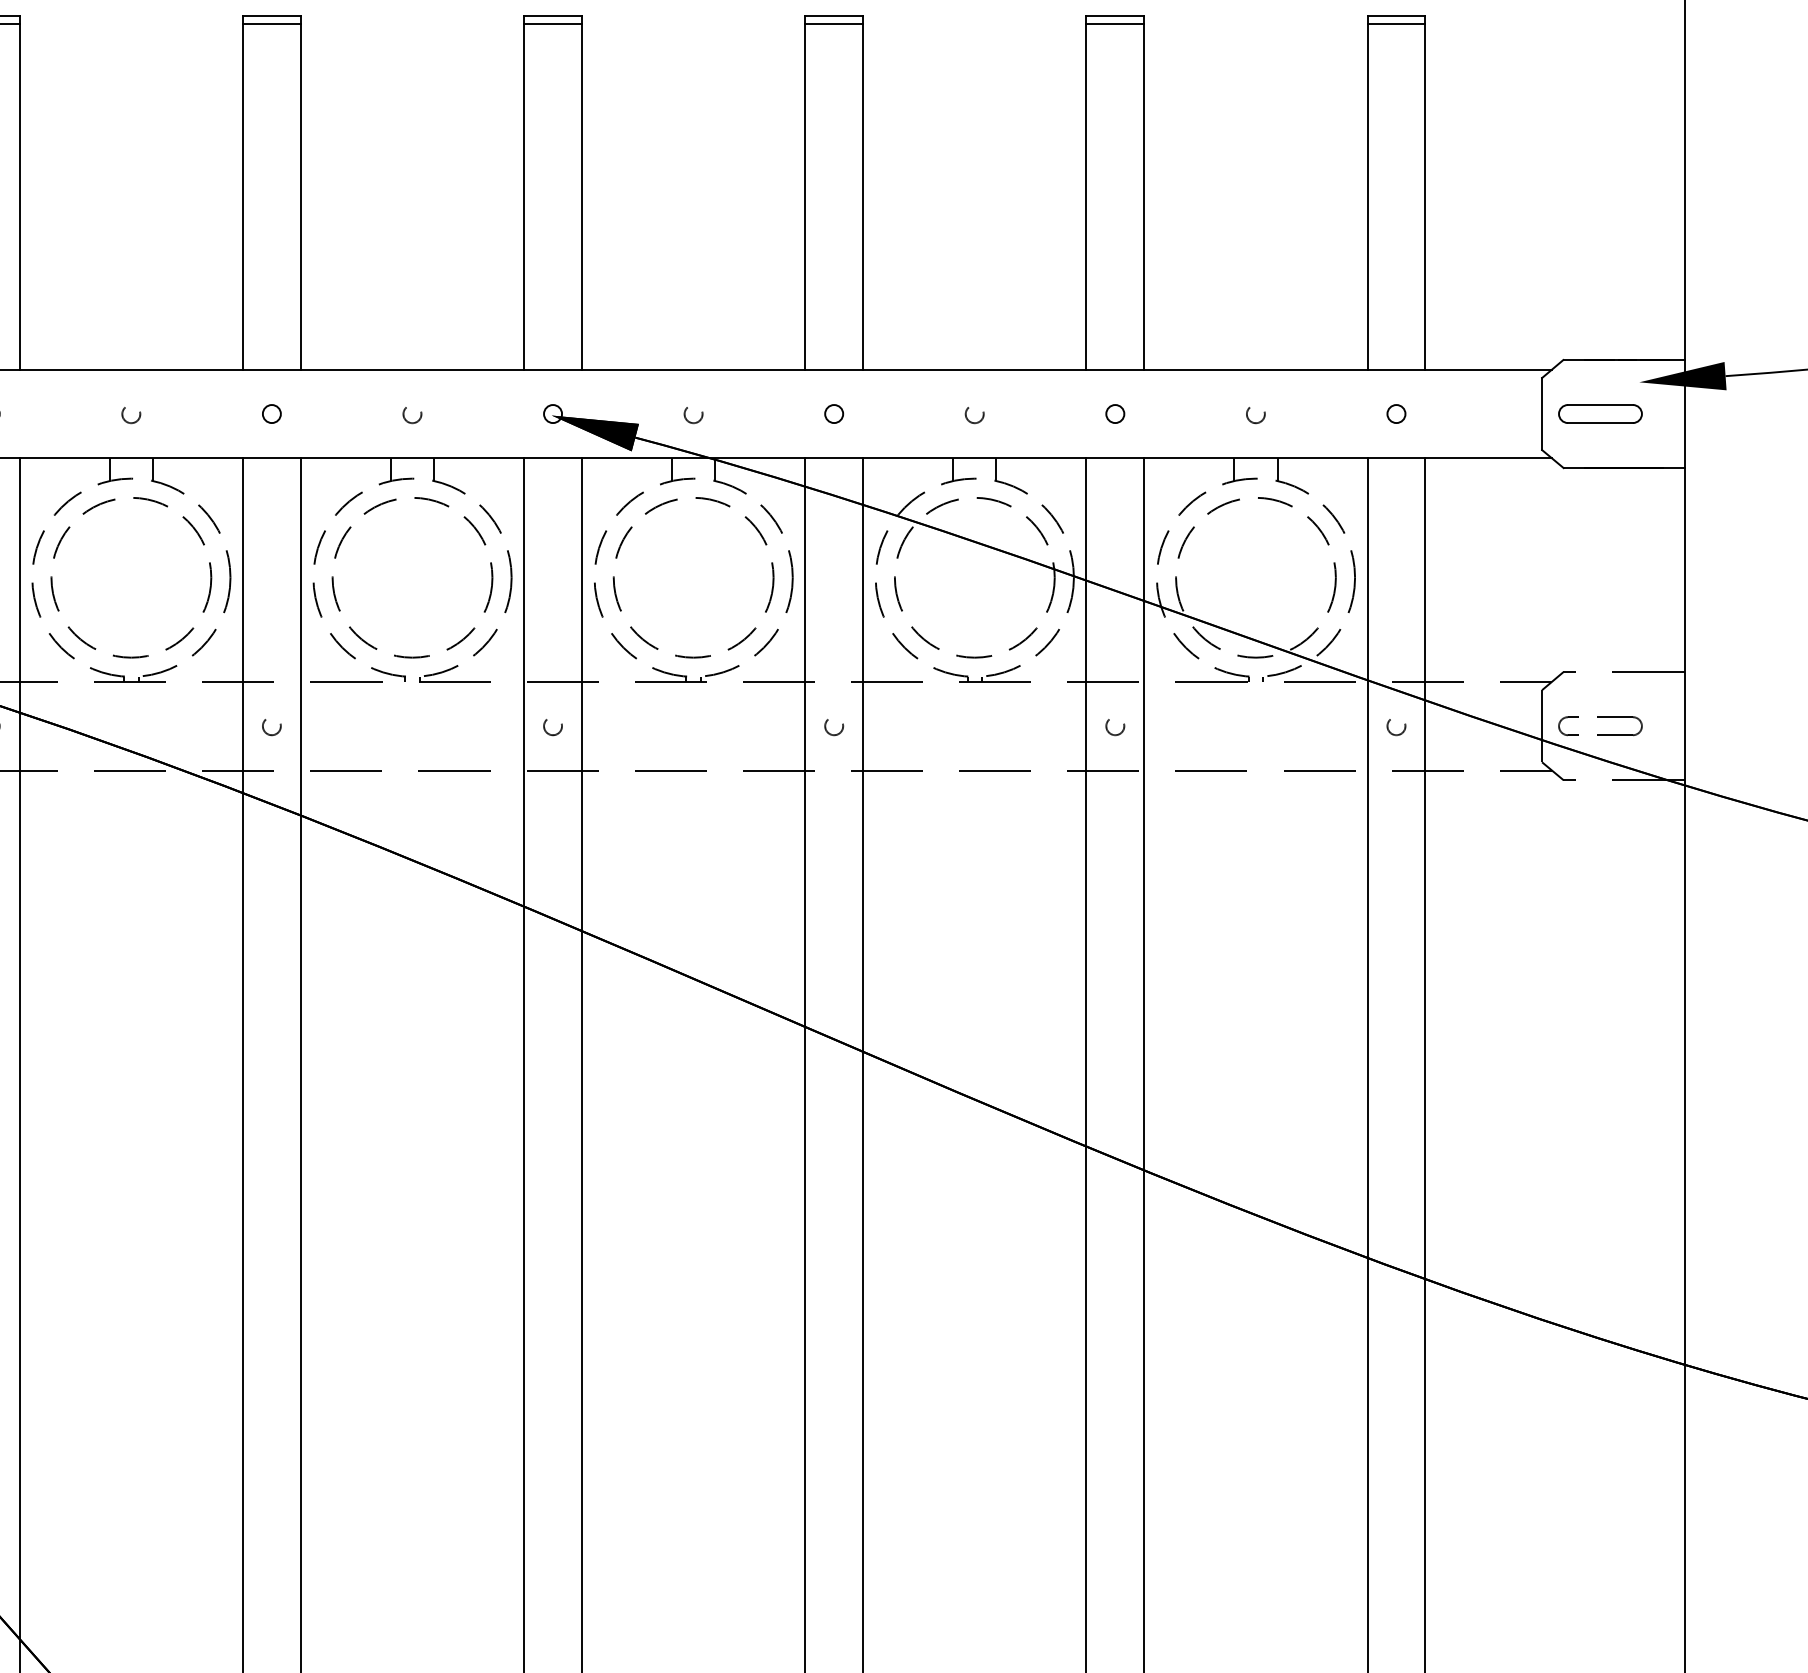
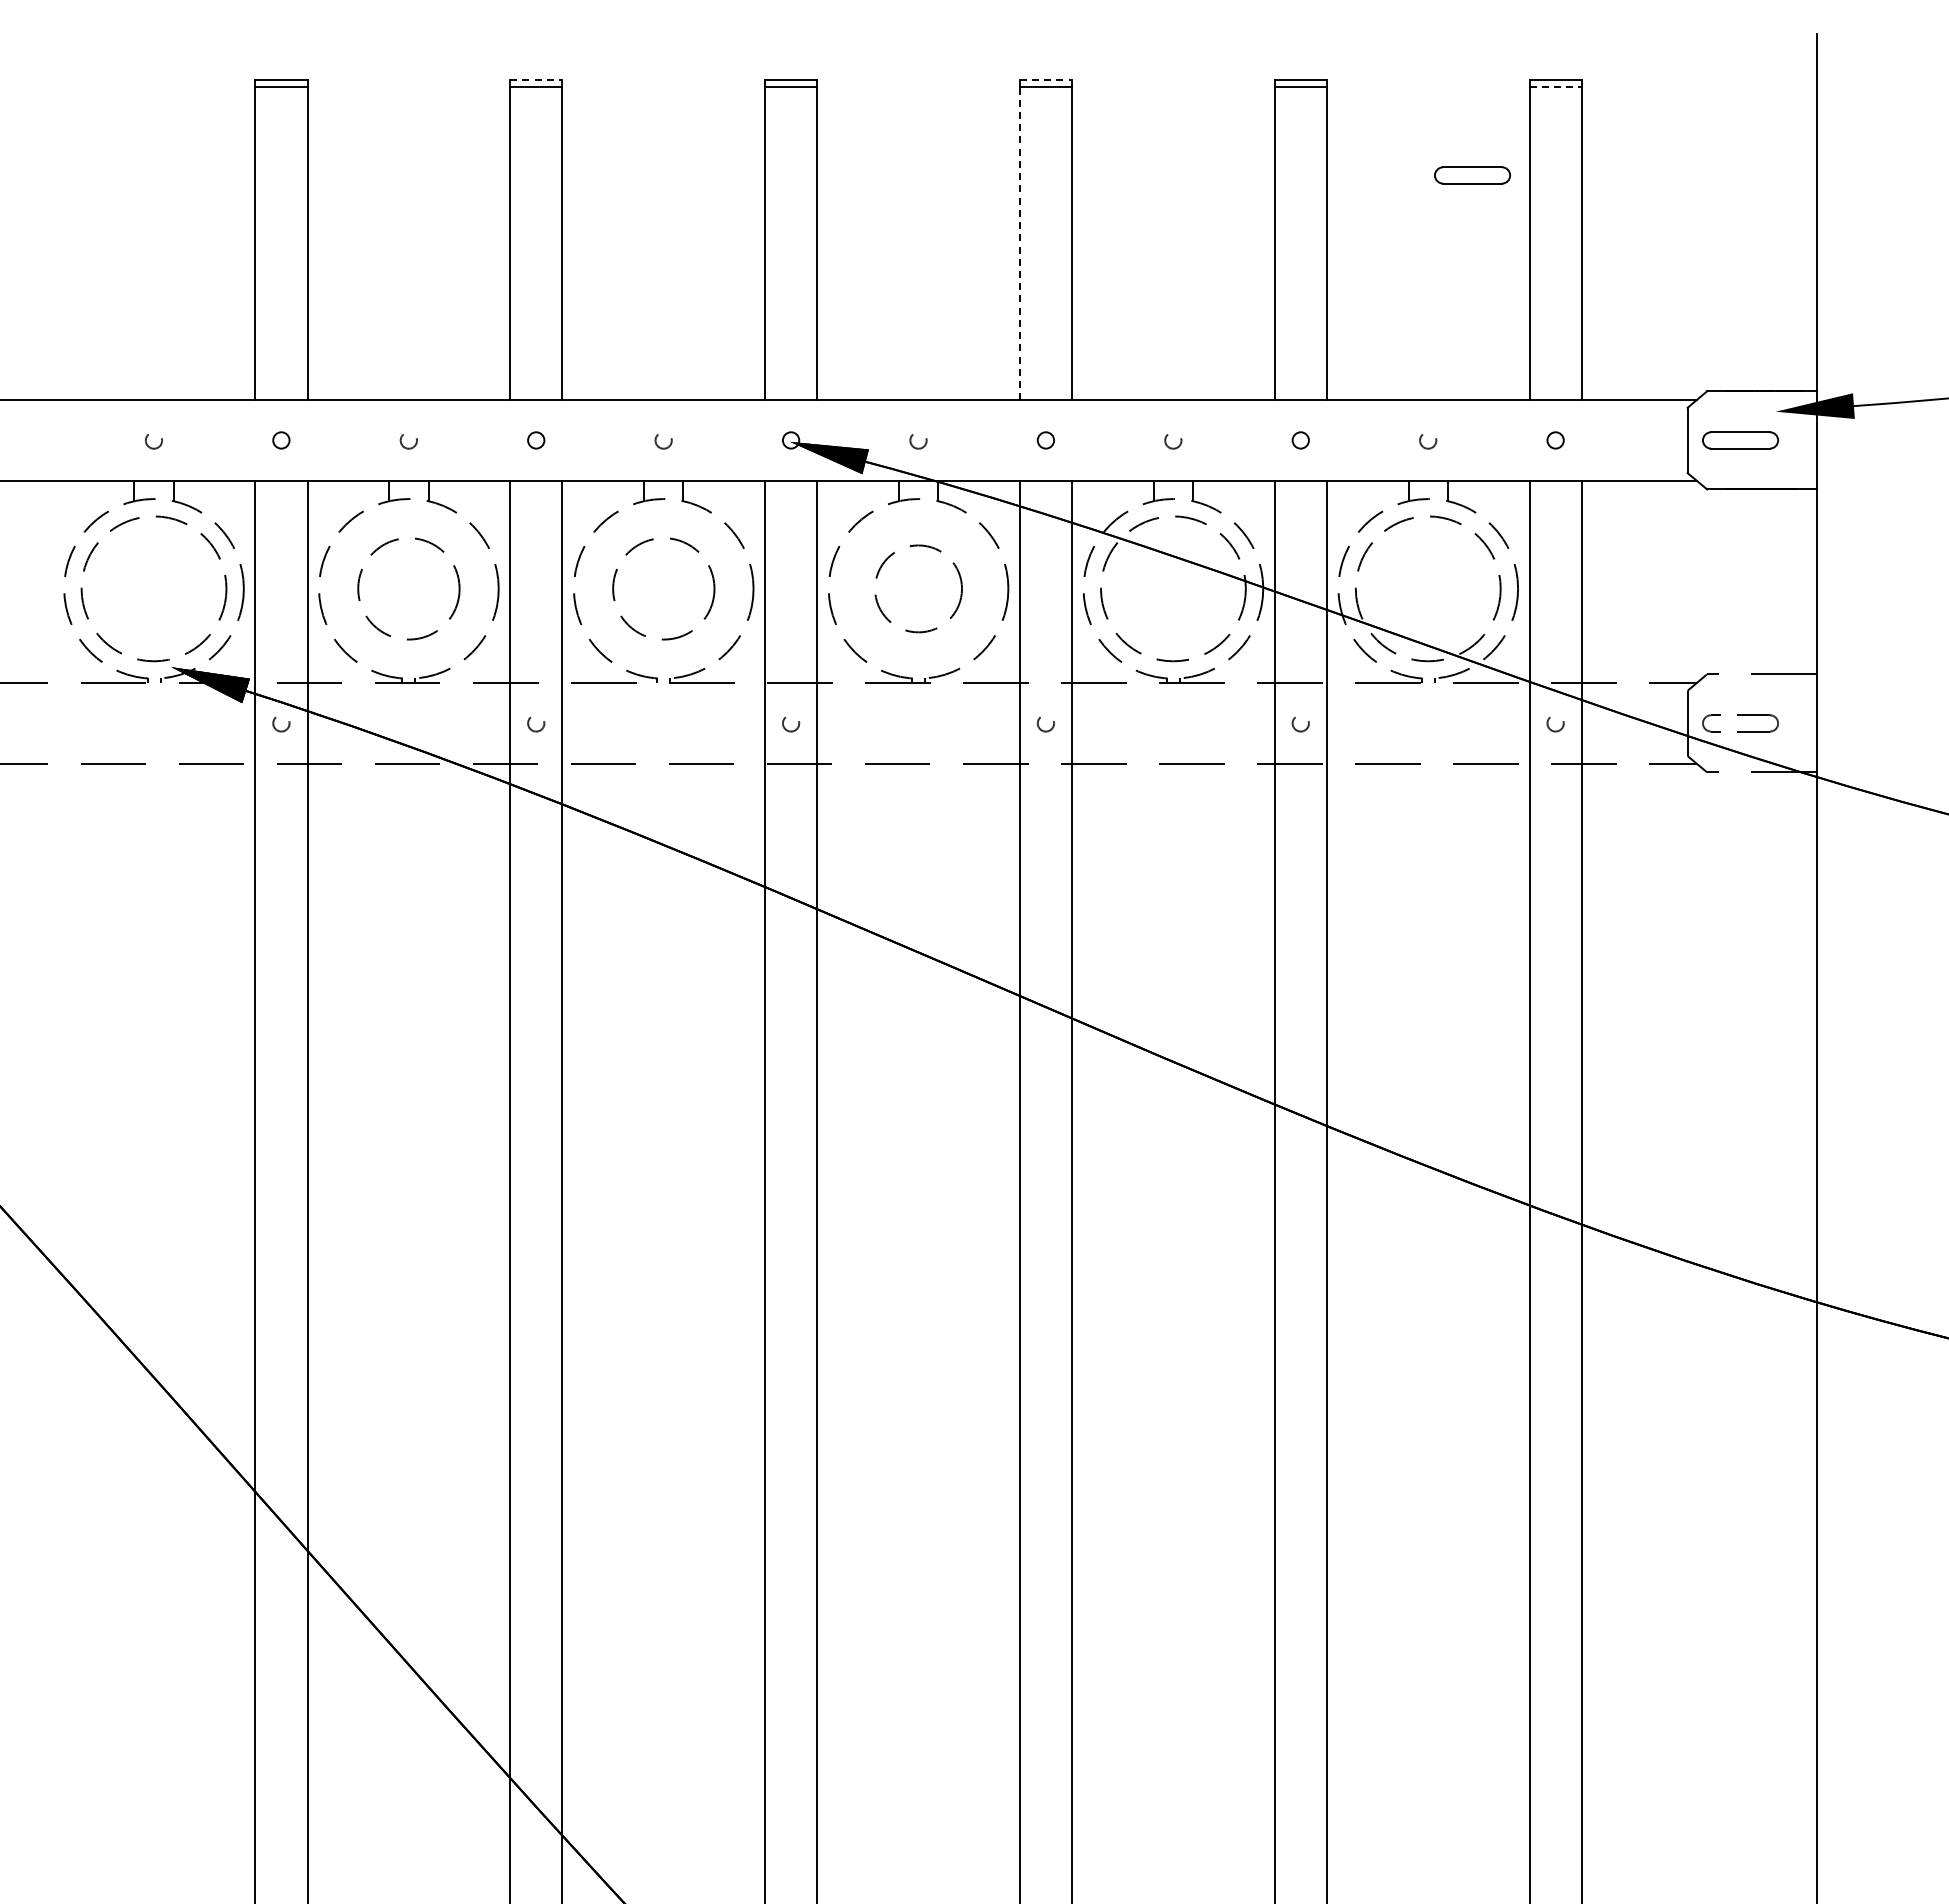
line: (272, 16) -> (536, 80), solid -> dashed
line: (834, 16) -> (1046, 80), solid -> dashed
line: (1397, 23) -> (1556, 86), solid -> dashed
part: (1304, 121) -> (1472, 175), added
line: (805, 196) -> (1019, 243), solid -> dashed
circle: (130, 577) -> (408, 588), size x0.7
circle: (412, 577) -> (663, 588), size x0.7
circle: (693, 577) -> (918, 588), size x0.6

